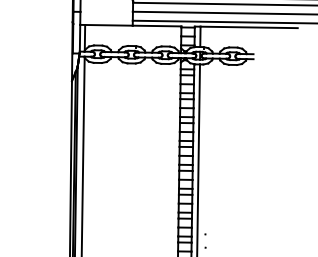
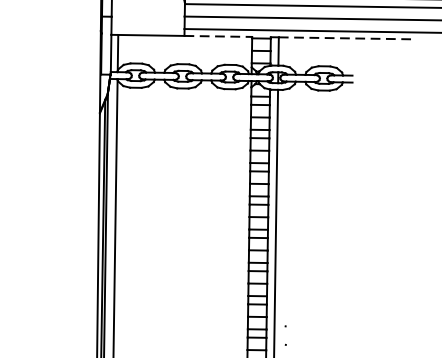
line: (157, 26) -> (218, 37), solid -> dashed
line: (249, 27) -> (346, 38), solid -> dashed

